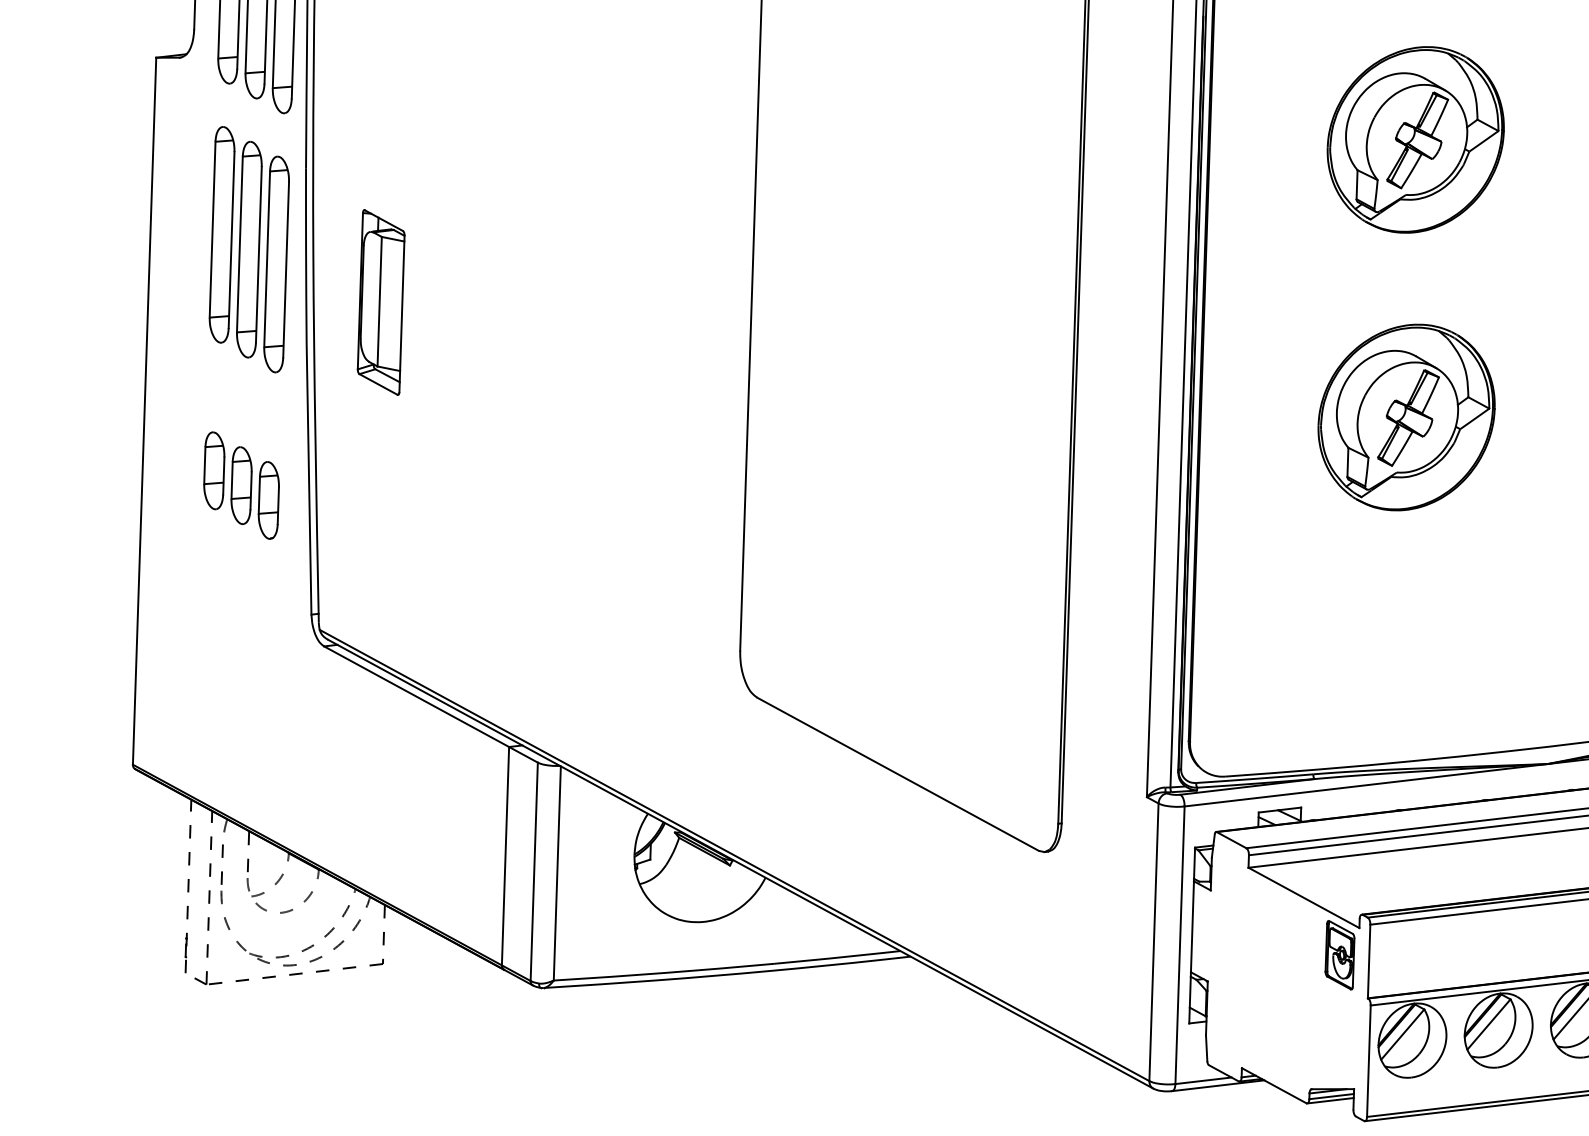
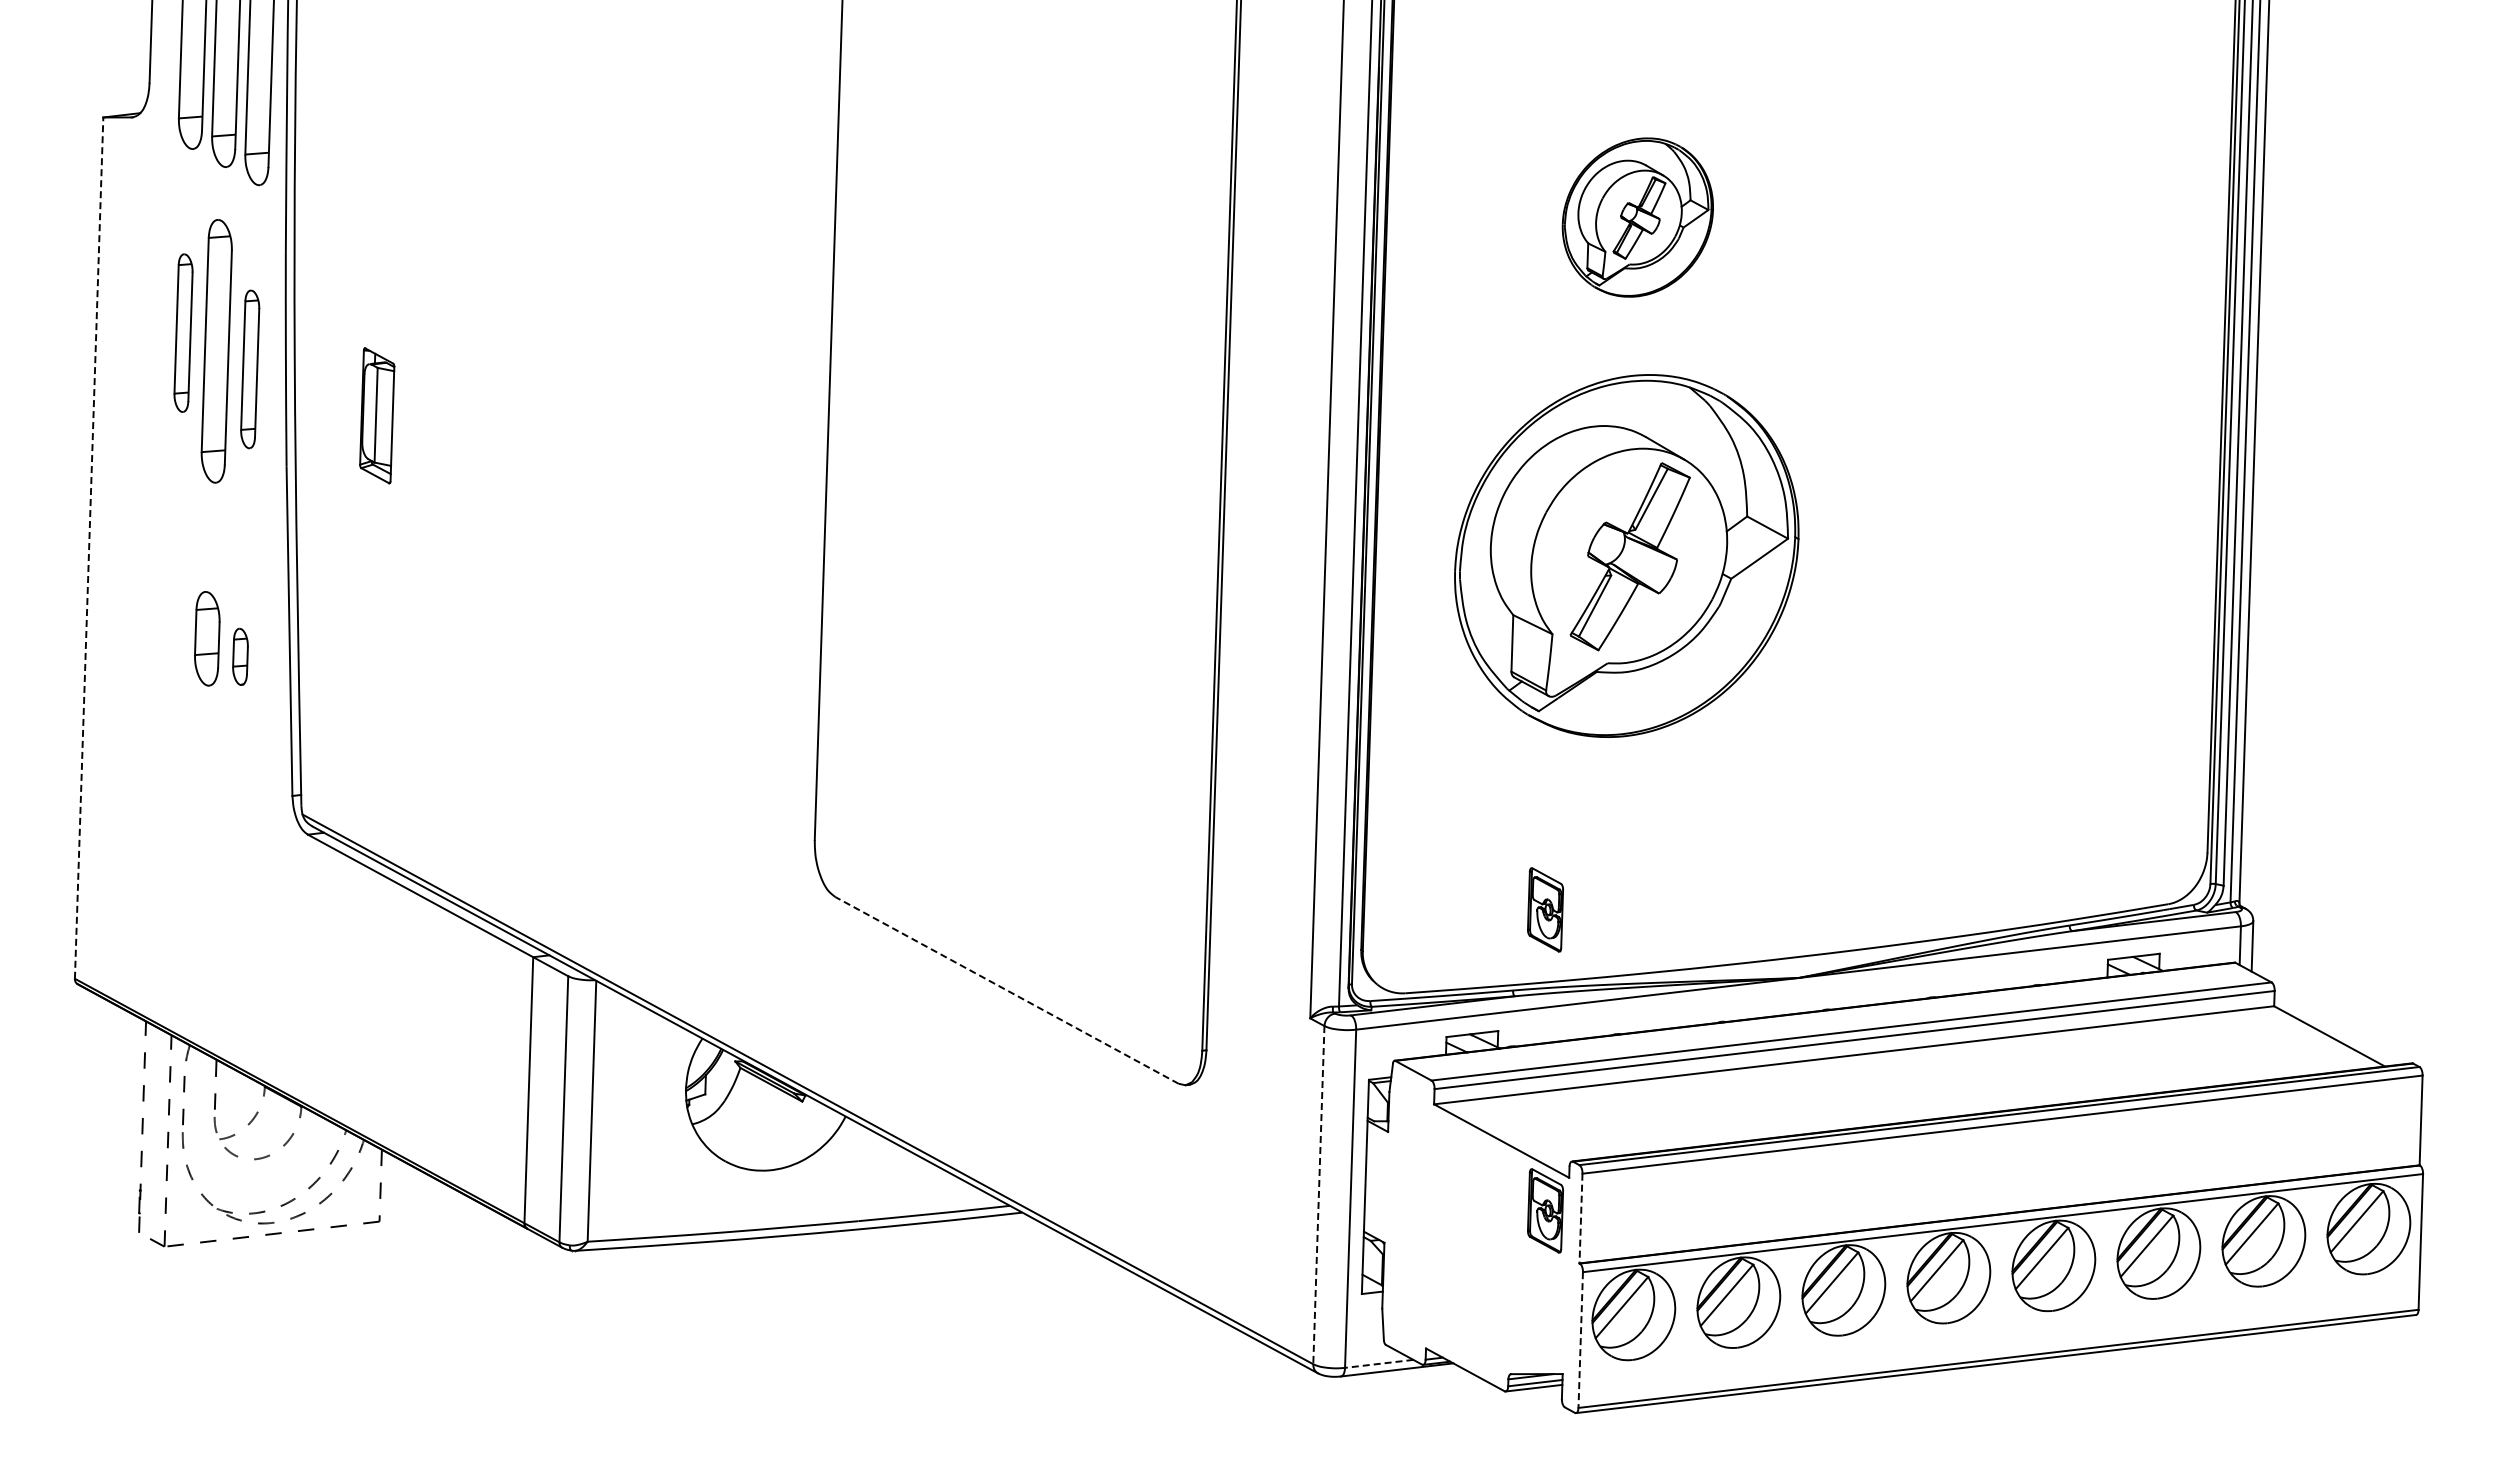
part: (1415, 139) -> (1637, 217), size x0.7
part: (222, 234) -> (183, 332), size x0.6
part: (277, 264) -> (250, 369), size x0.6
part: (380, 302) -> (376, 415), size x0.6
line: (144, 411) -> (89, 548), solid -> dashed
part: (1406, 417) -> (1626, 555), size x1.6
part: (213, 470) -> (173, 620), removed
part: (268, 500) -> (240, 656), size x0.6
part: (1339, 707) -> (1545, 909), added
line: (897, 774) -> (1006, 990), solid -> dashed
line: (1153, 942) -> (1318, 1195), solid -> dashed
line: (1369, 961) -> (1581, 1218), solid -> dashed
line: (1368, 1061) -> (1580, 1340), solid -> dashed
line: (1202, 1080) -> (1378, 1363), solid -> dashed

